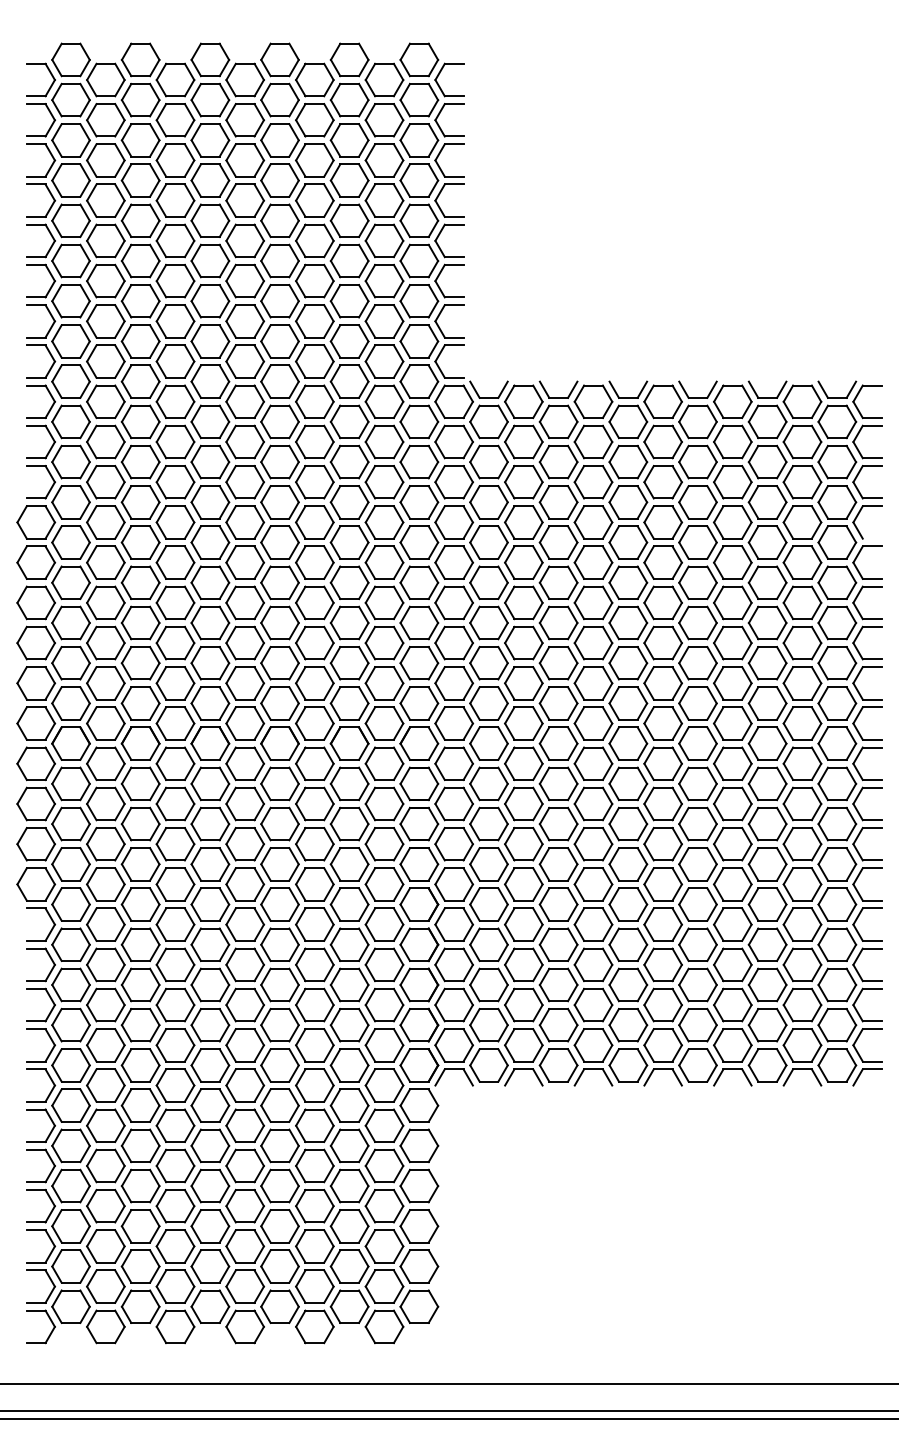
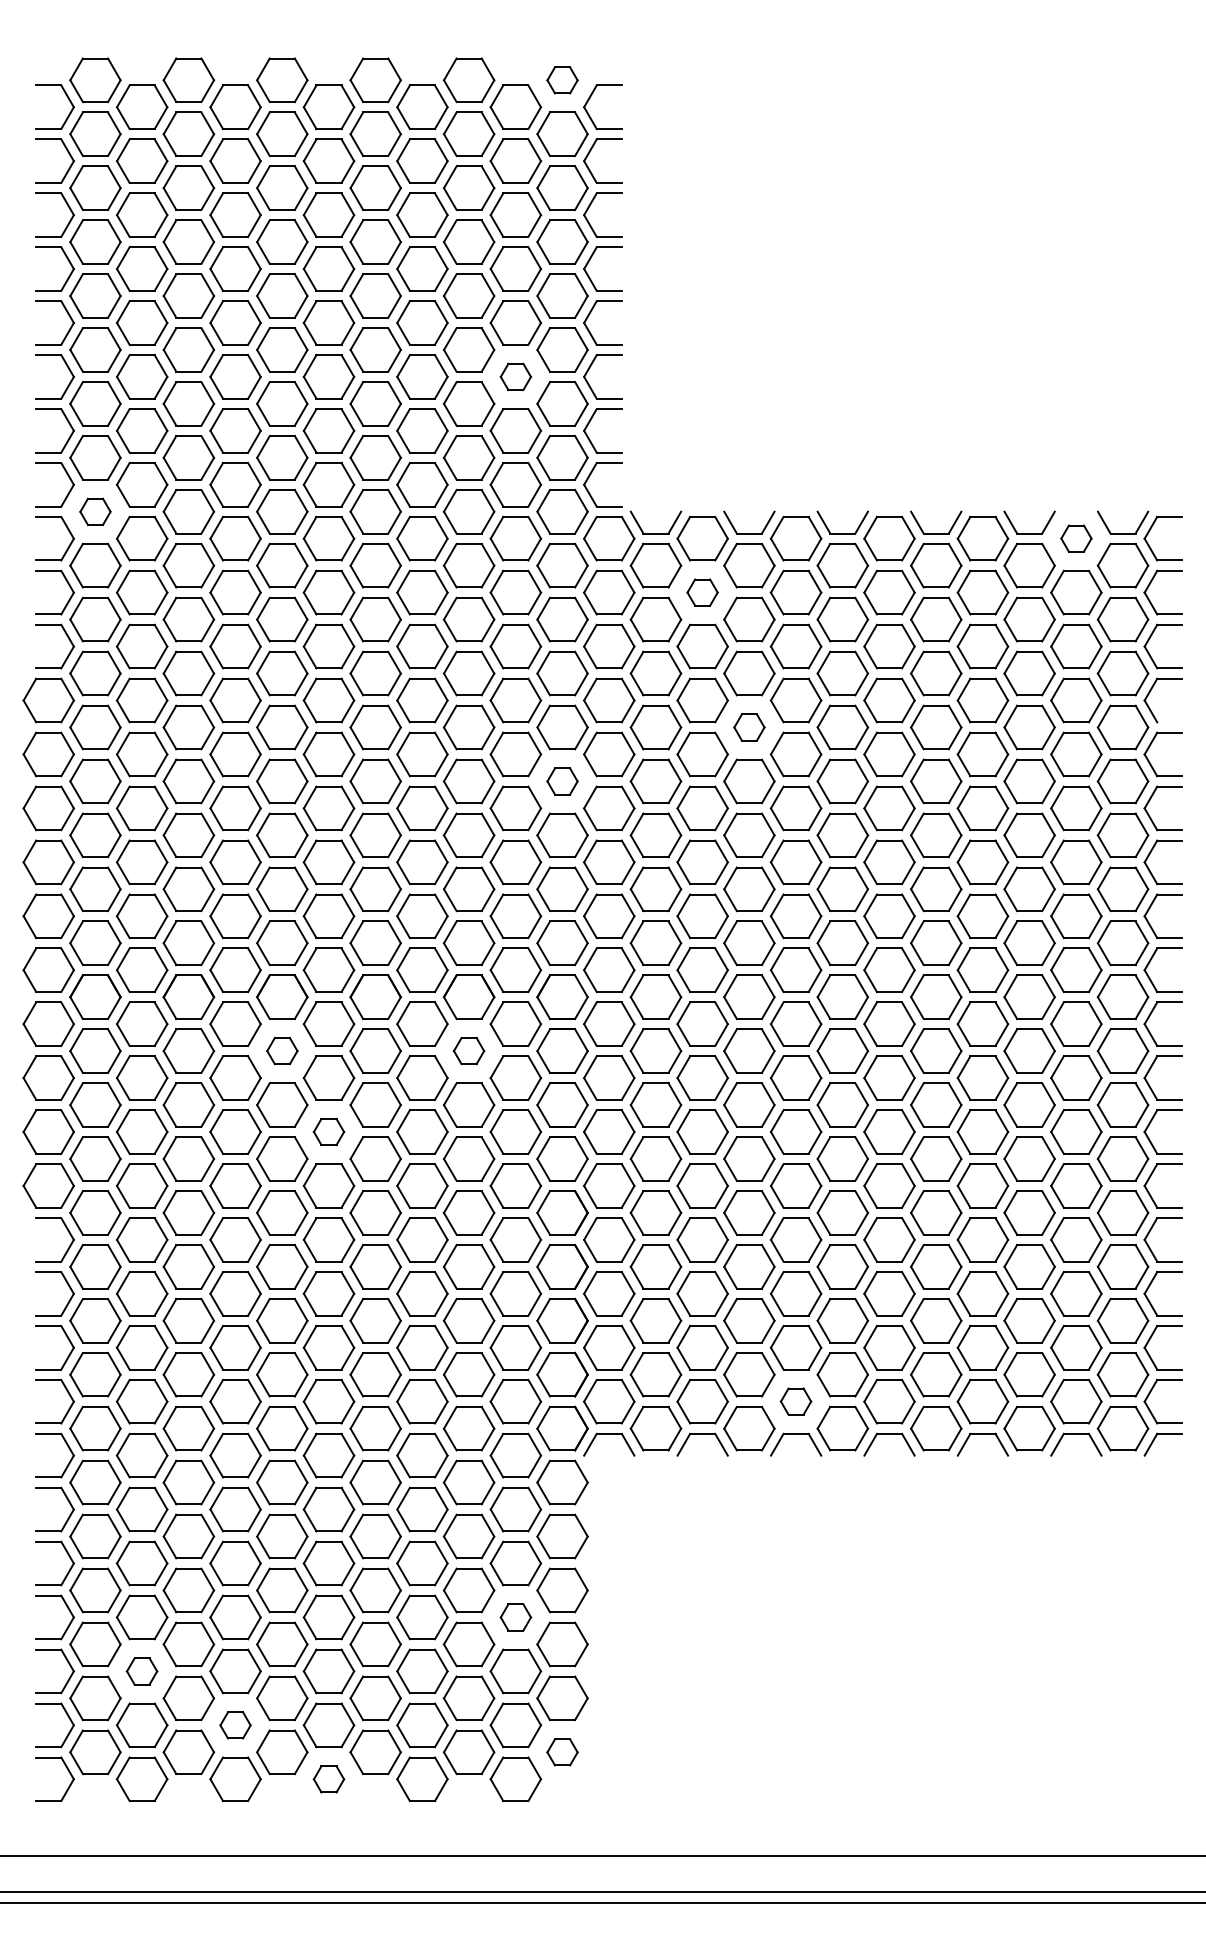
part: (419, 60) -> (562, 80), size x0.6
part: (384, 280) -> (515, 376), size x0.6
part: (71, 381) -> (95, 511), size x0.6
part: (802, 401) -> (1076, 538), size x0.6
part: (523, 441) -> (702, 592), size x0.6
part: (558, 542) -> (749, 727), size x0.6
part: (419, 582) -> (562, 781), size x0.6
part: (210, 783) -> (282, 1050), size x0.6
part: (349, 783) -> (468, 1050), size x0.6
part: (244, 843) -> (328, 1131), size x0.6
part: (593, 1045) -> (795, 1401), size x0.6
part: (384, 1206) -> (515, 1617), size x0.6
part: (105, 1246) -> (141, 1671), size x0.6
part: (175, 1286) -> (235, 1725), size x0.6
part: (419, 1306) -> (562, 1752), size x0.6
part: (244, 1327) -> (328, 1779), size x0.6

